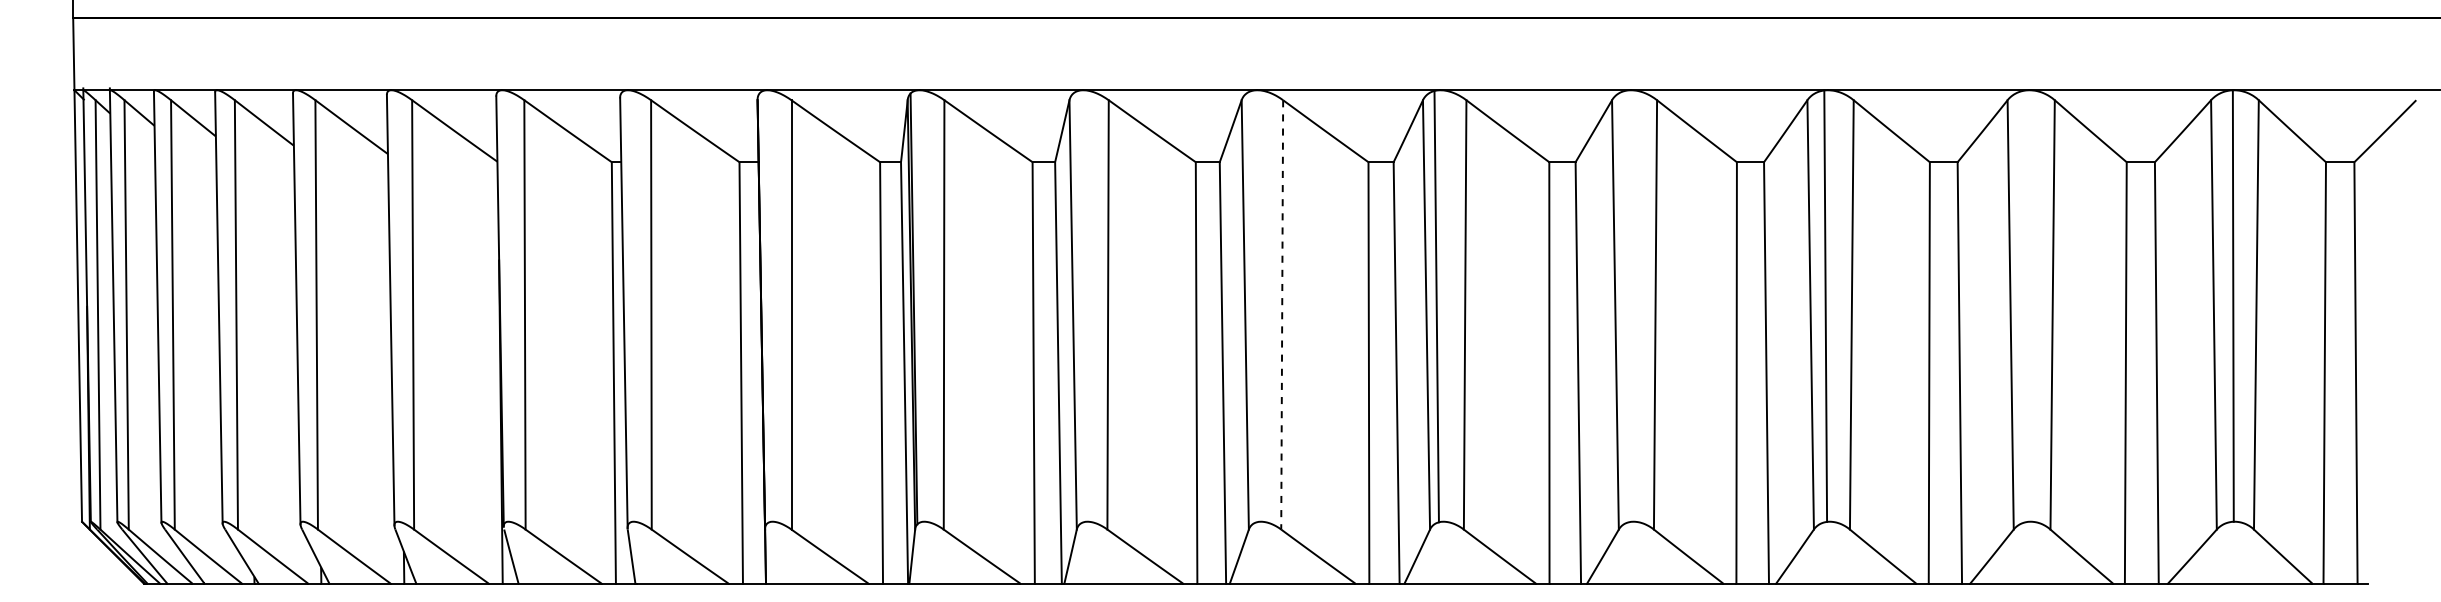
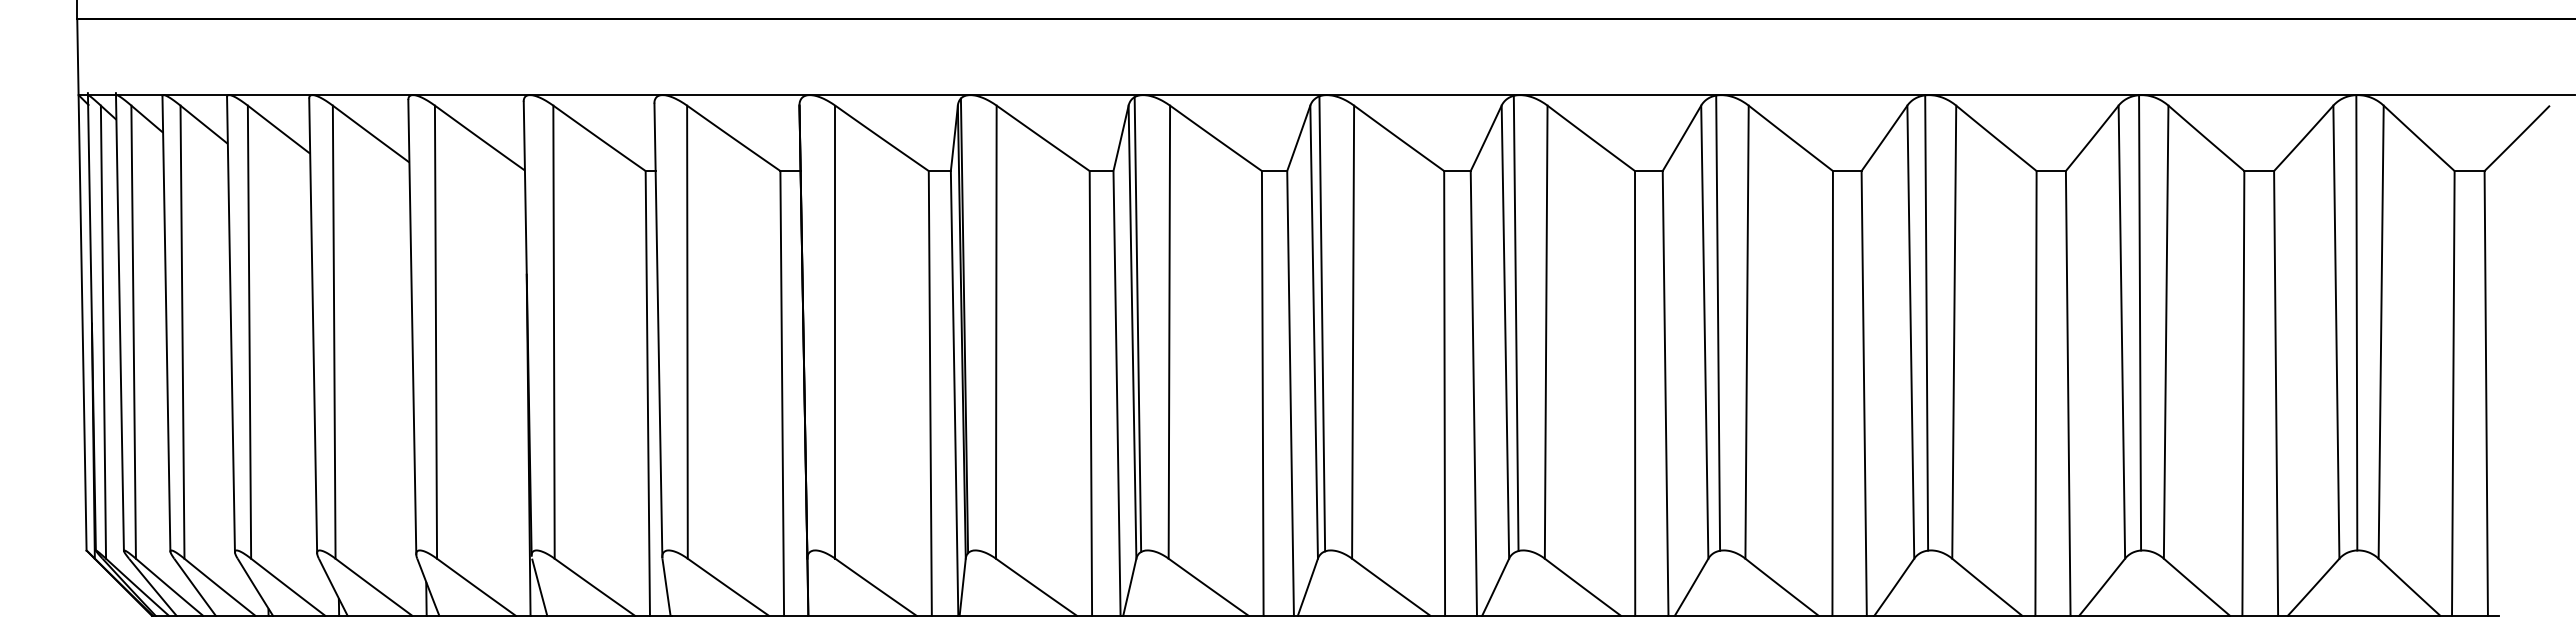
line: (1628, 305) -> (1718, 322), added
line: (2028, 305) -> (2140, 322), added
line: (1253, 306) -> (1322, 323), added
line: (1077, 307) -> (1137, 324), added
line: (1282, 315) -> (1353, 332), dashed -> solid

